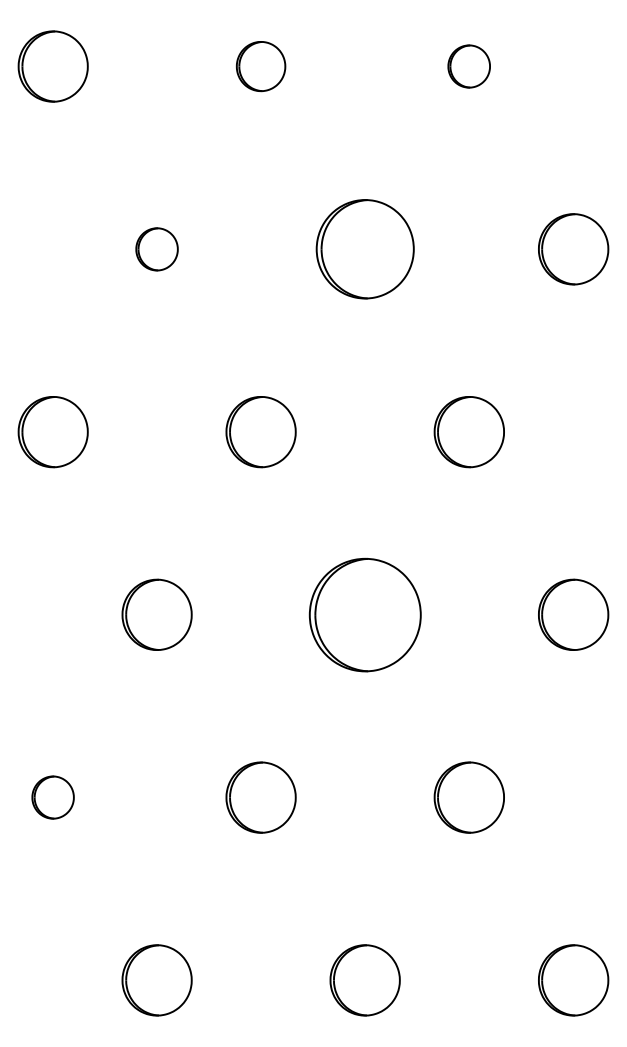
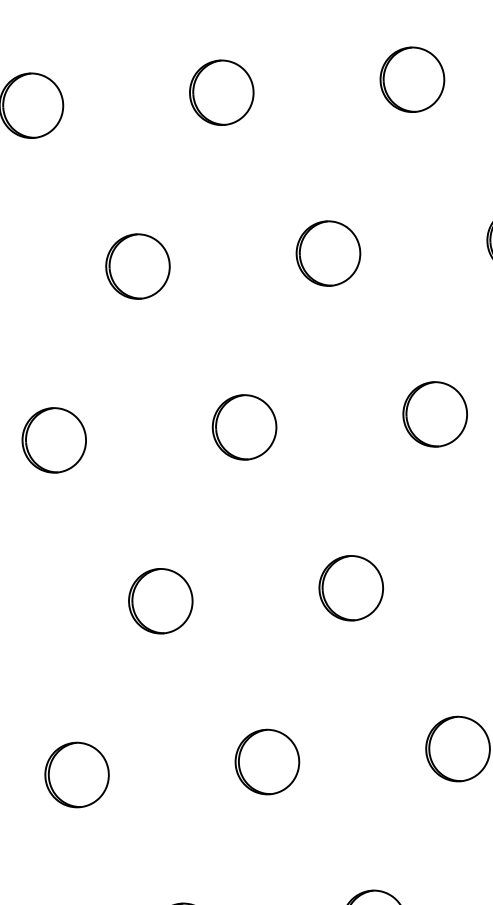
part: (260, 66) -> (221, 92), size x1.43
part: (468, 66) -> (411, 79), size x1.67
part: (156, 249) -> (137, 266), size x1.67
part: (364, 249) -> (327, 253), size x0.71
part: (364, 614) -> (350, 587), size x0.62
part: (52, 797) -> (76, 774), size x1.67

